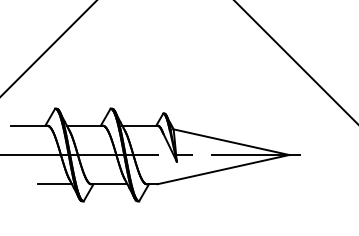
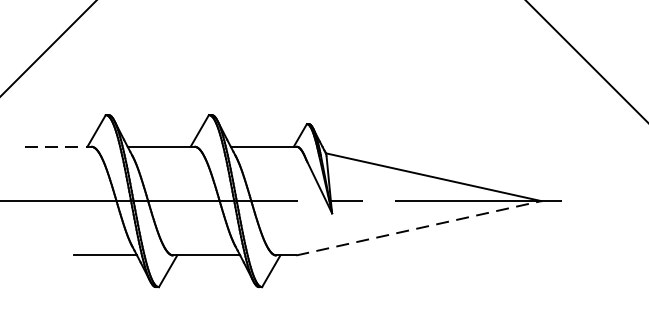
line: (28, 125) -> (56, 146), solid -> dashed
line: (223, 169) -> (418, 228), solid -> dashed

